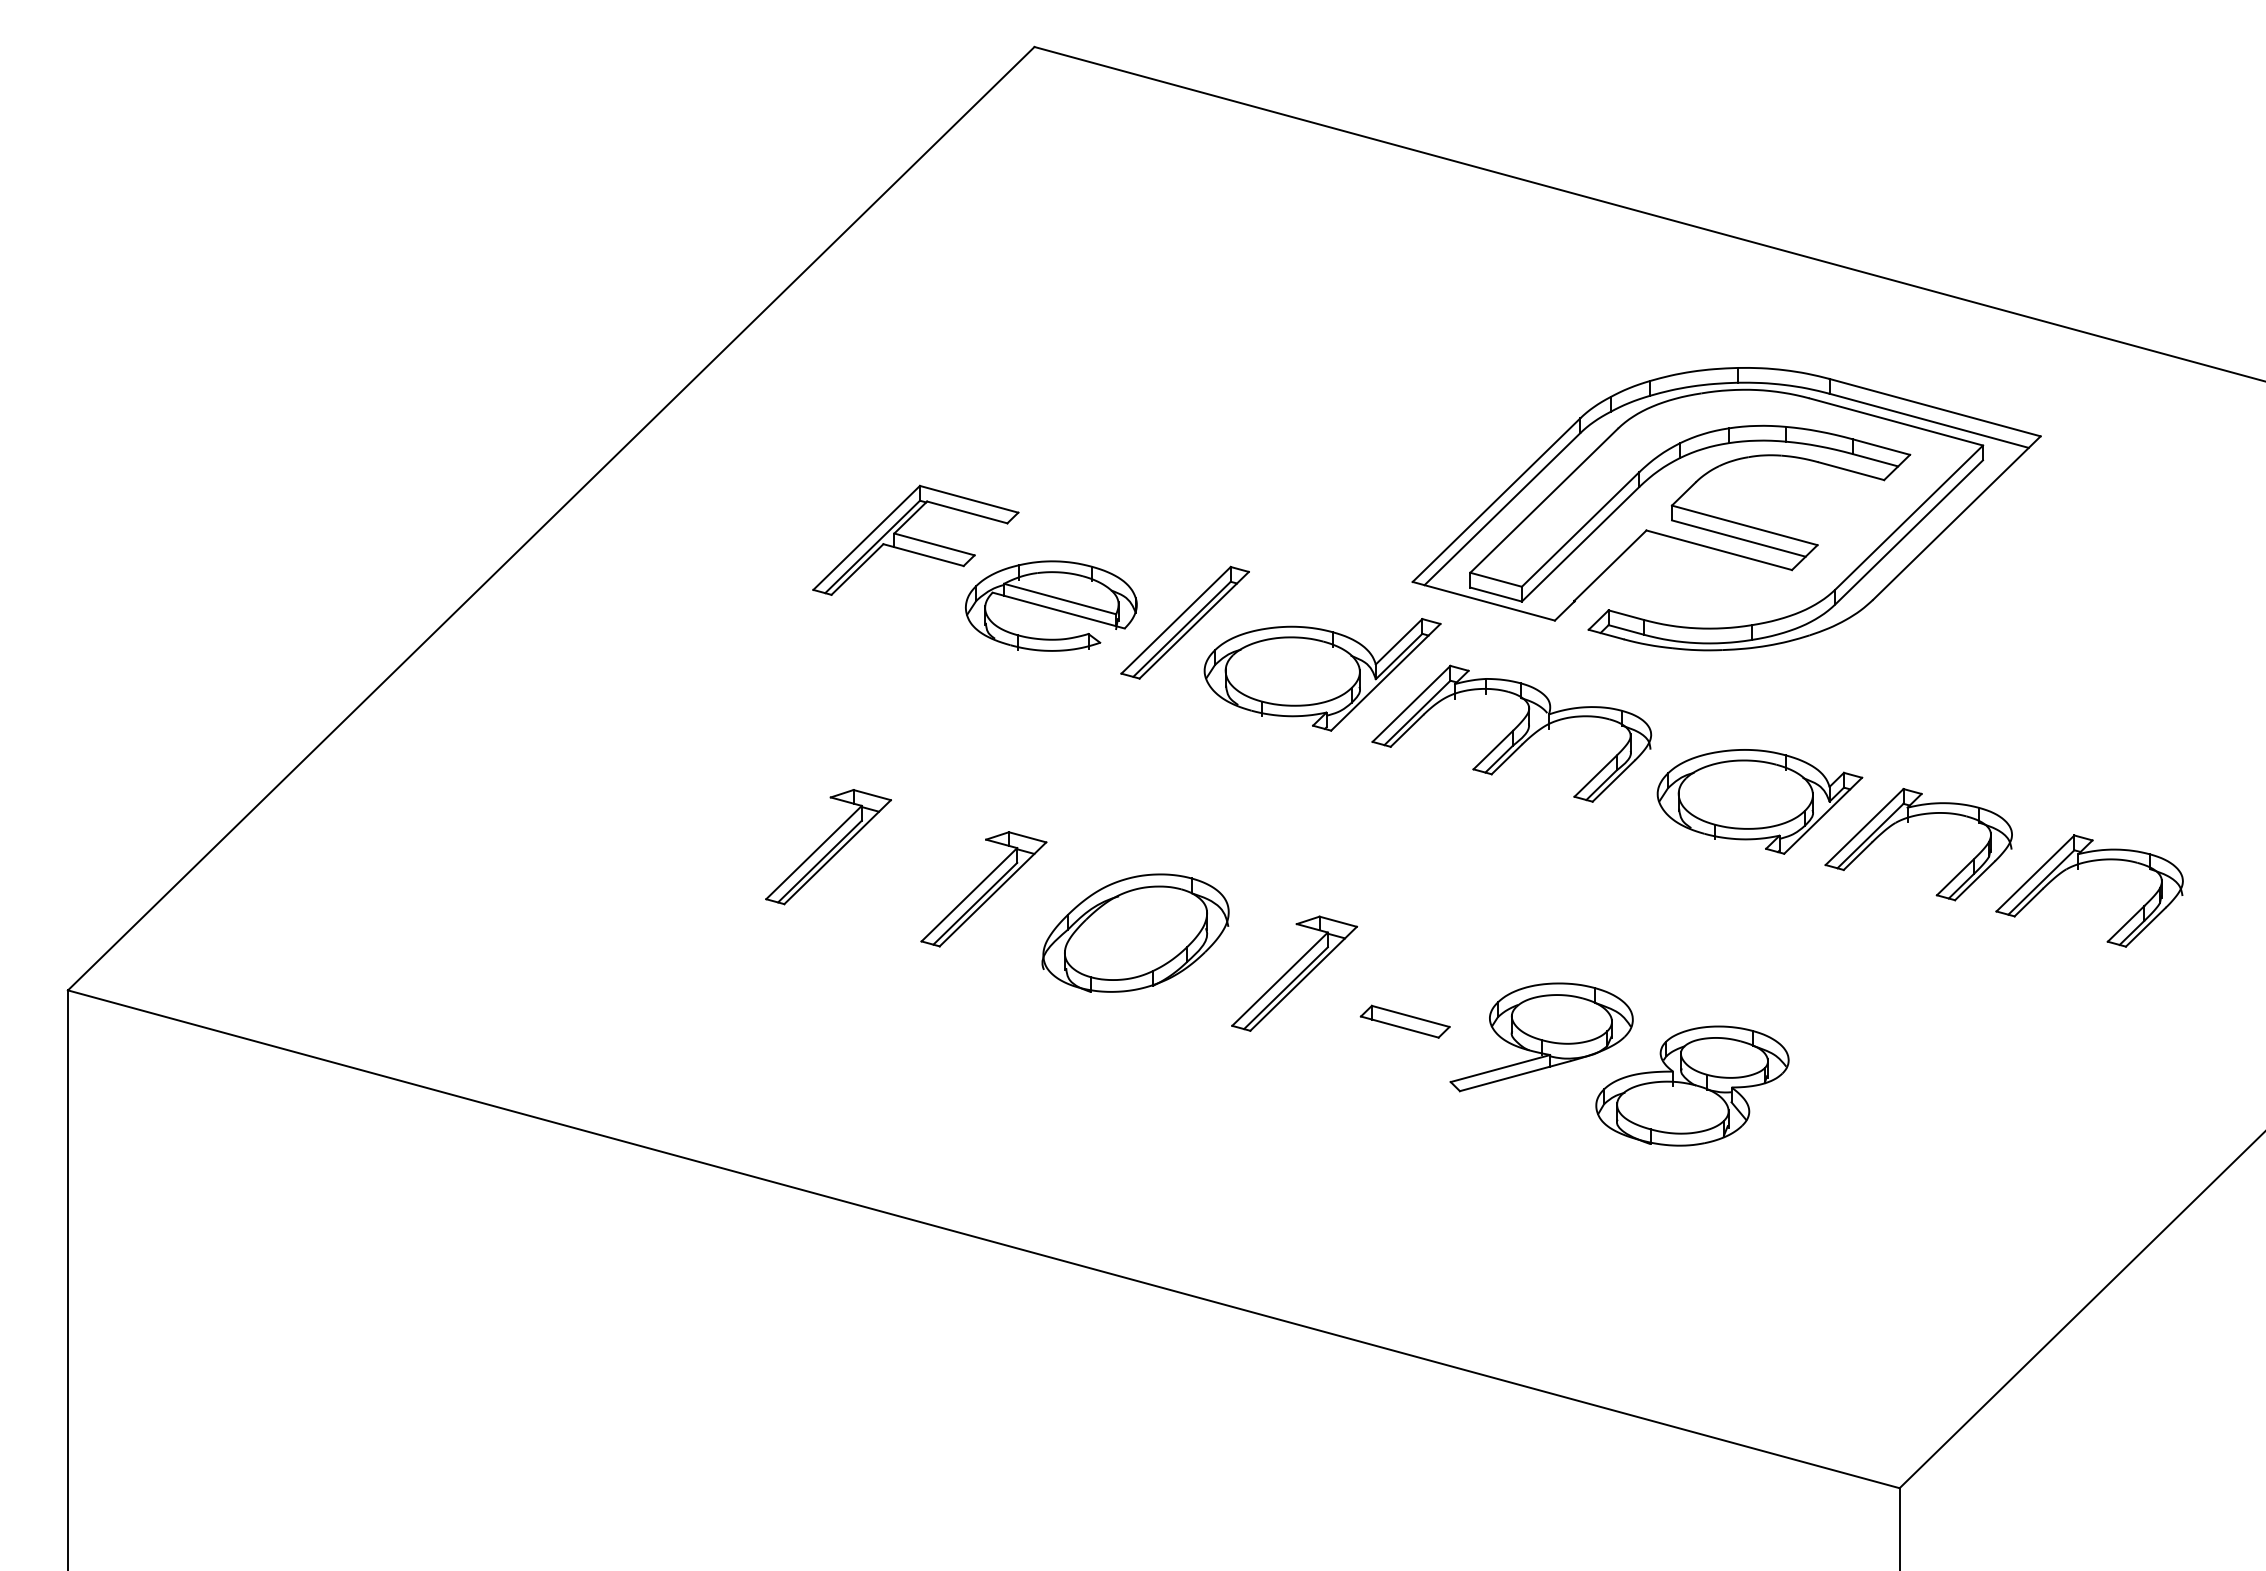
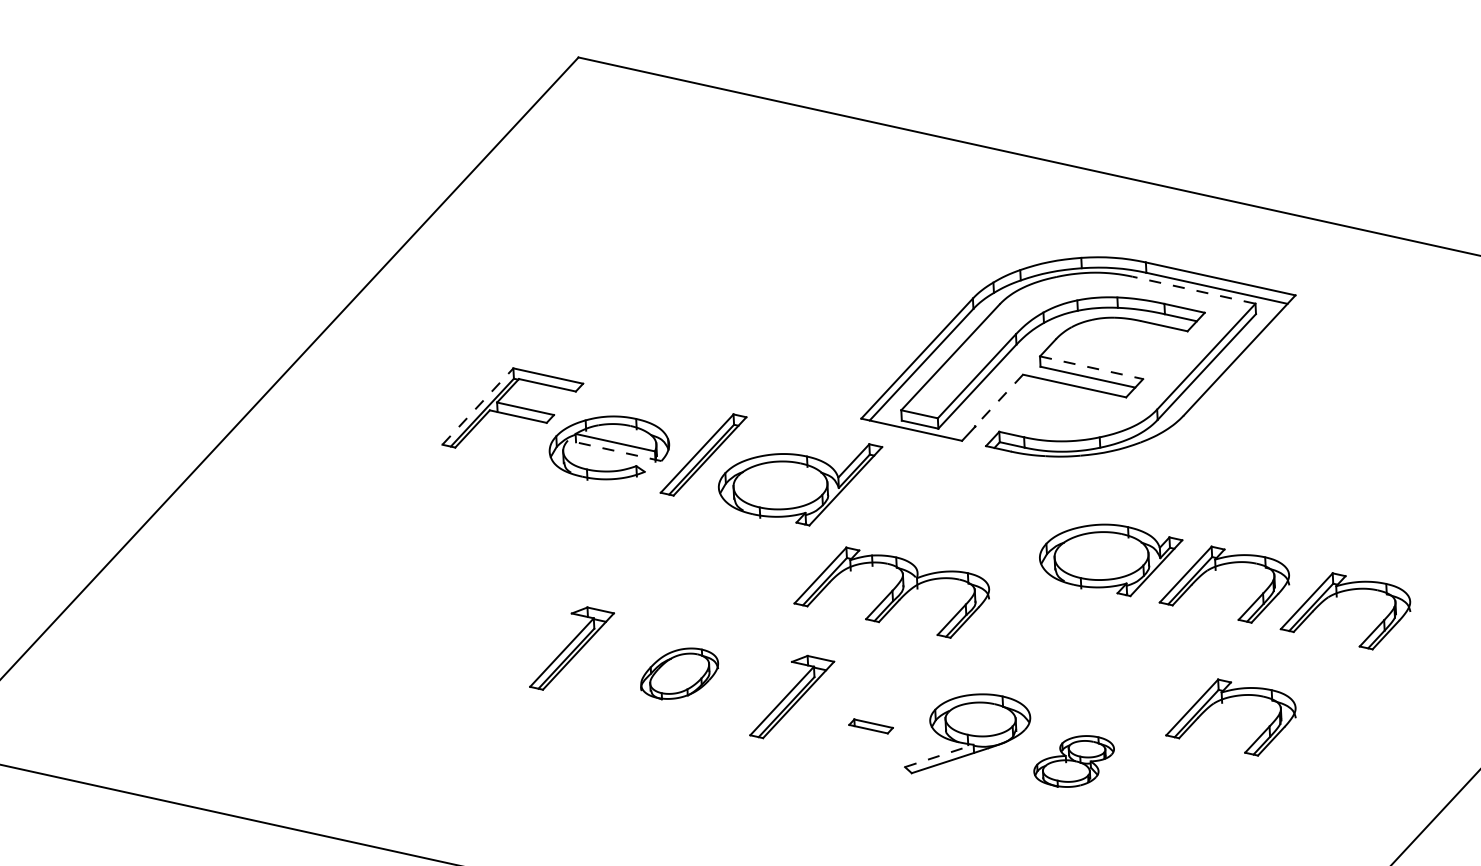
line: (1896, 421) -> (1194, 289), solid -> dashed
line: (1745, 525) -> (1092, 367), solid -> dashed
line: (867, 537) -> (478, 406), solid -> dashed
line: (1610, 566) -> (999, 401), solid -> dashed
line: (1058, 610) -> (614, 450), solid -> dashed
part: (1511, 733) -> (891, 592), moved
part: (828, 847) -> (461, 624), removed
part: (1135, 932) -> (679, 673), size x0.6
part: (1908, 1012) -> (1222, 702), added
part: (1404, 1021) -> (870, 726), size x0.7
line: (1500, 1068) -> (939, 755), solid -> dashed
part: (1692, 1085) -> (1074, 761), size x0.6

